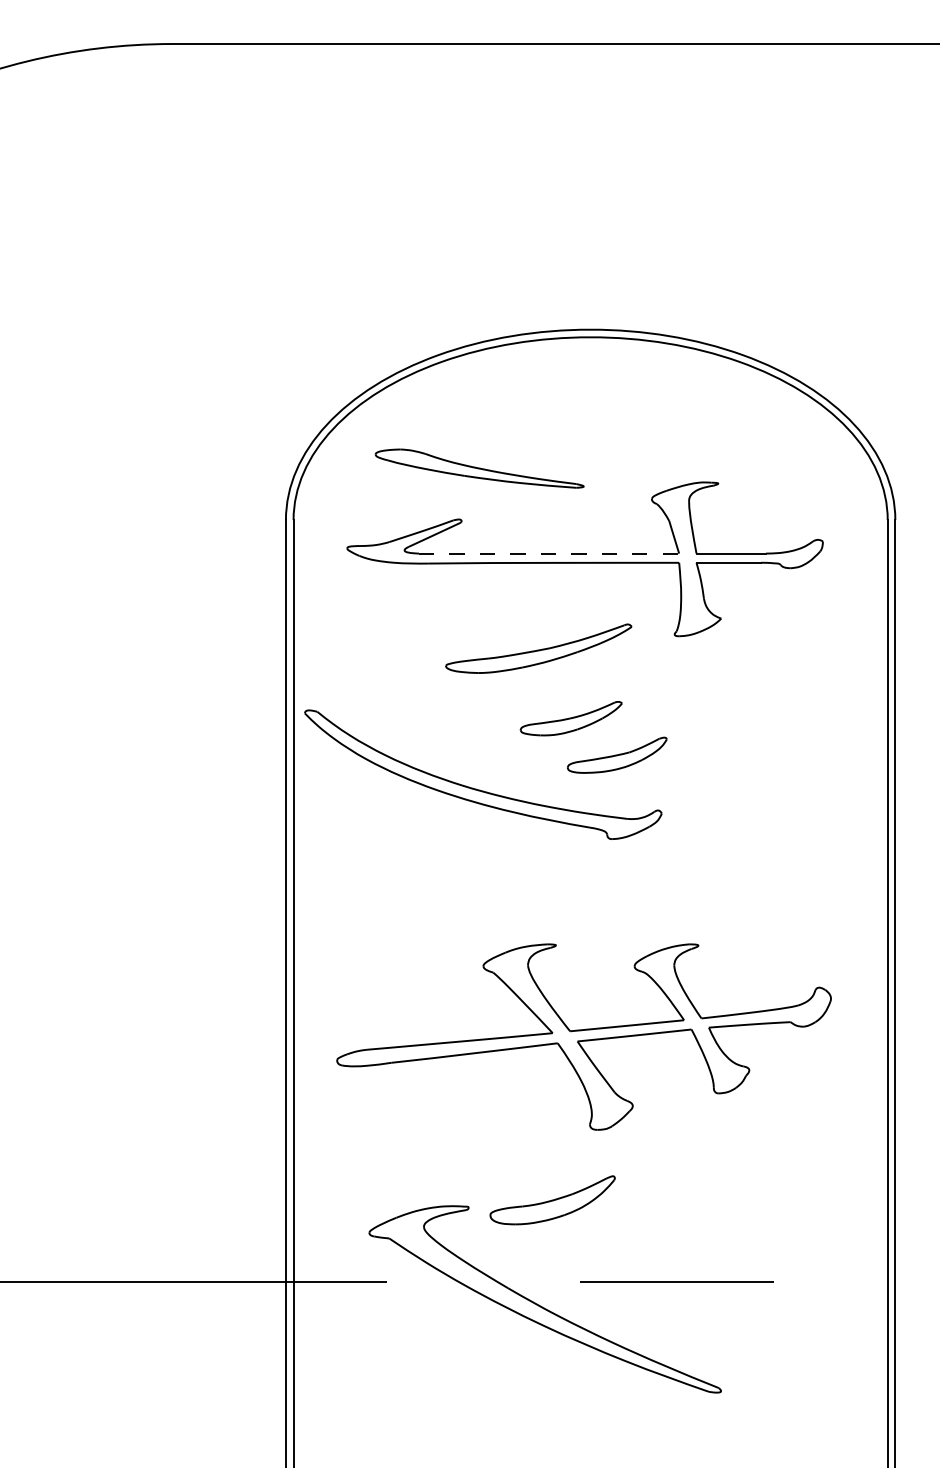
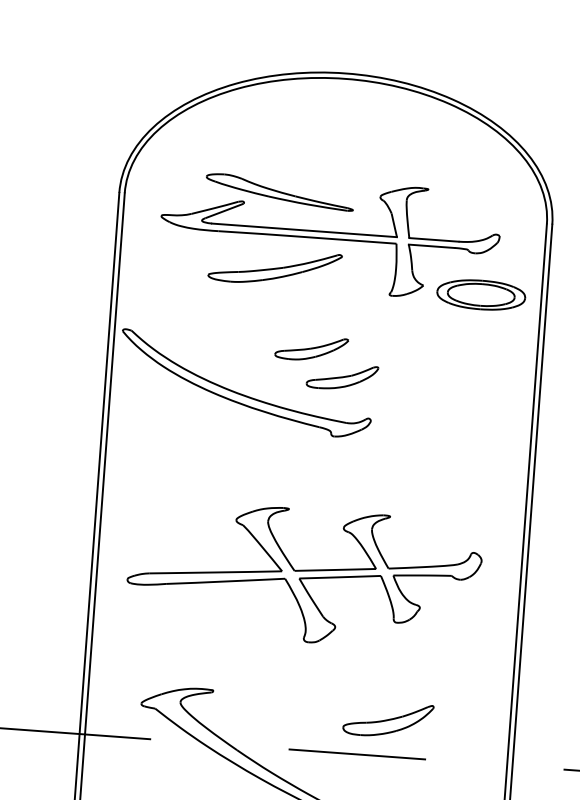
part: (479, 468) -> (279, 192), moved
line: (549, 553) -> (304, 230), dashed -> solid
part: (802, 625) -> (480, 294), added
part: (538, 648) -> (274, 267), moved
part: (552, 1200) -> (388, 720), moved

